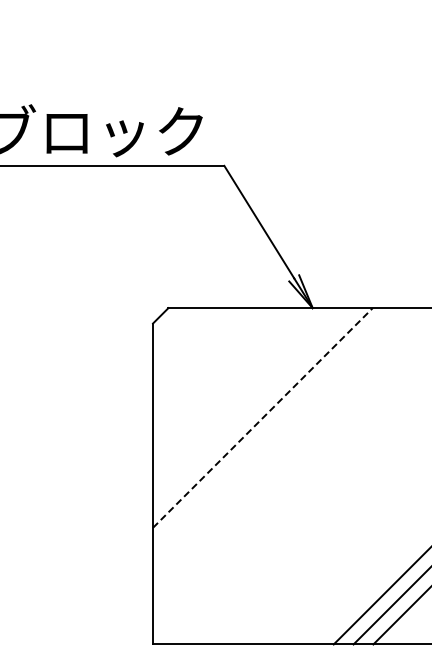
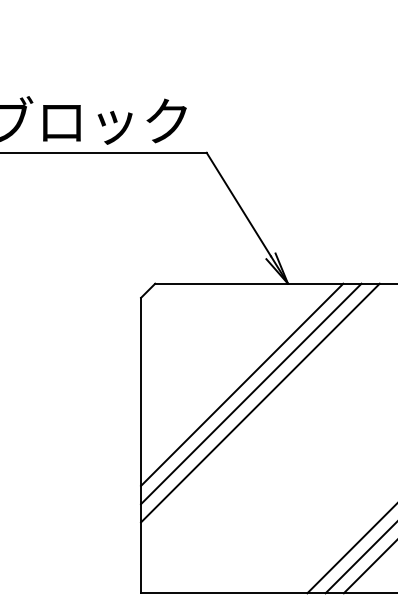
line: (263, 417) -> (242, 384), dashed -> solid
line: (272, 427) -> (251, 393), added
line: (282, 437) -> (260, 402), added

